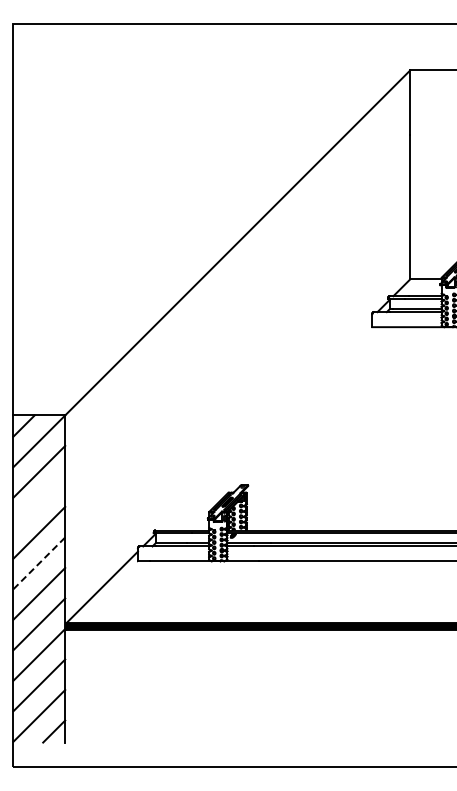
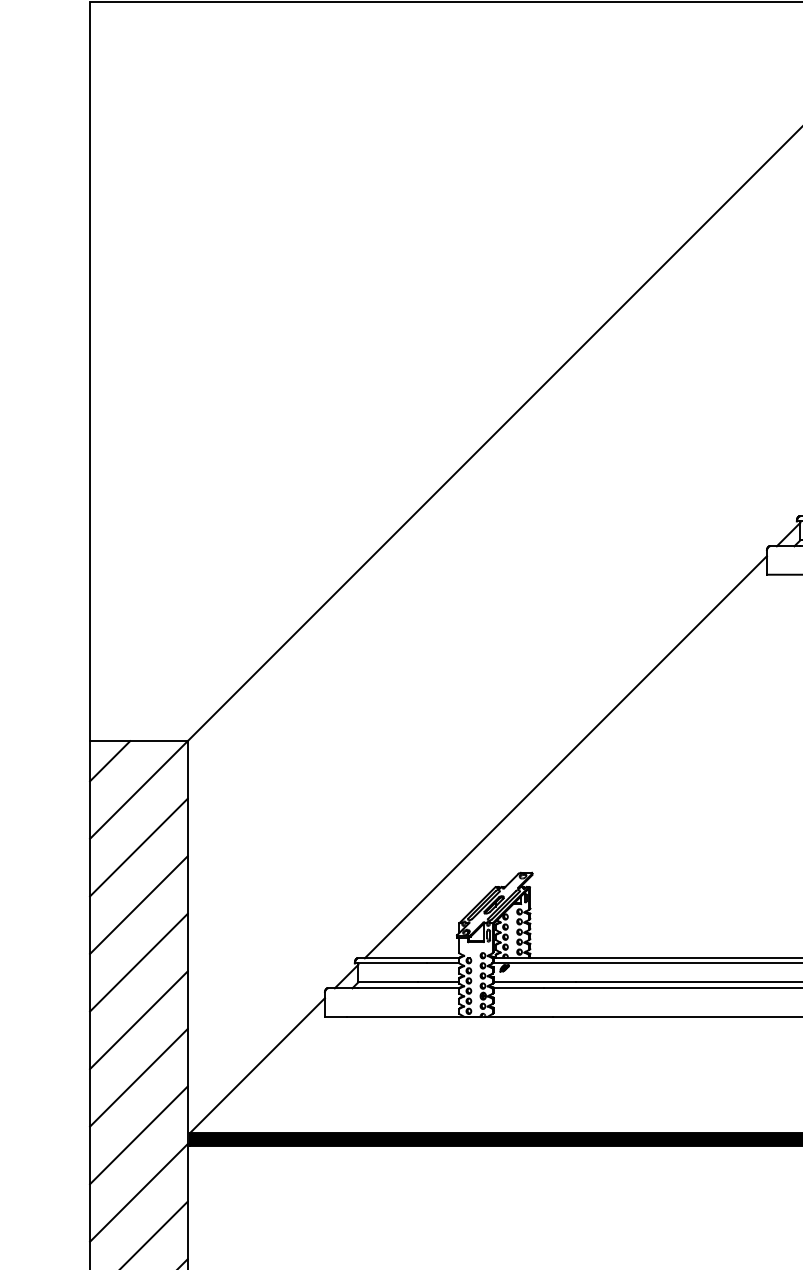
line: (265, 423) -> (565, 756), added
line: (39, 502) -> (139, 905), added
line: (39, 563) -> (139, 1020), dashed -> solid

